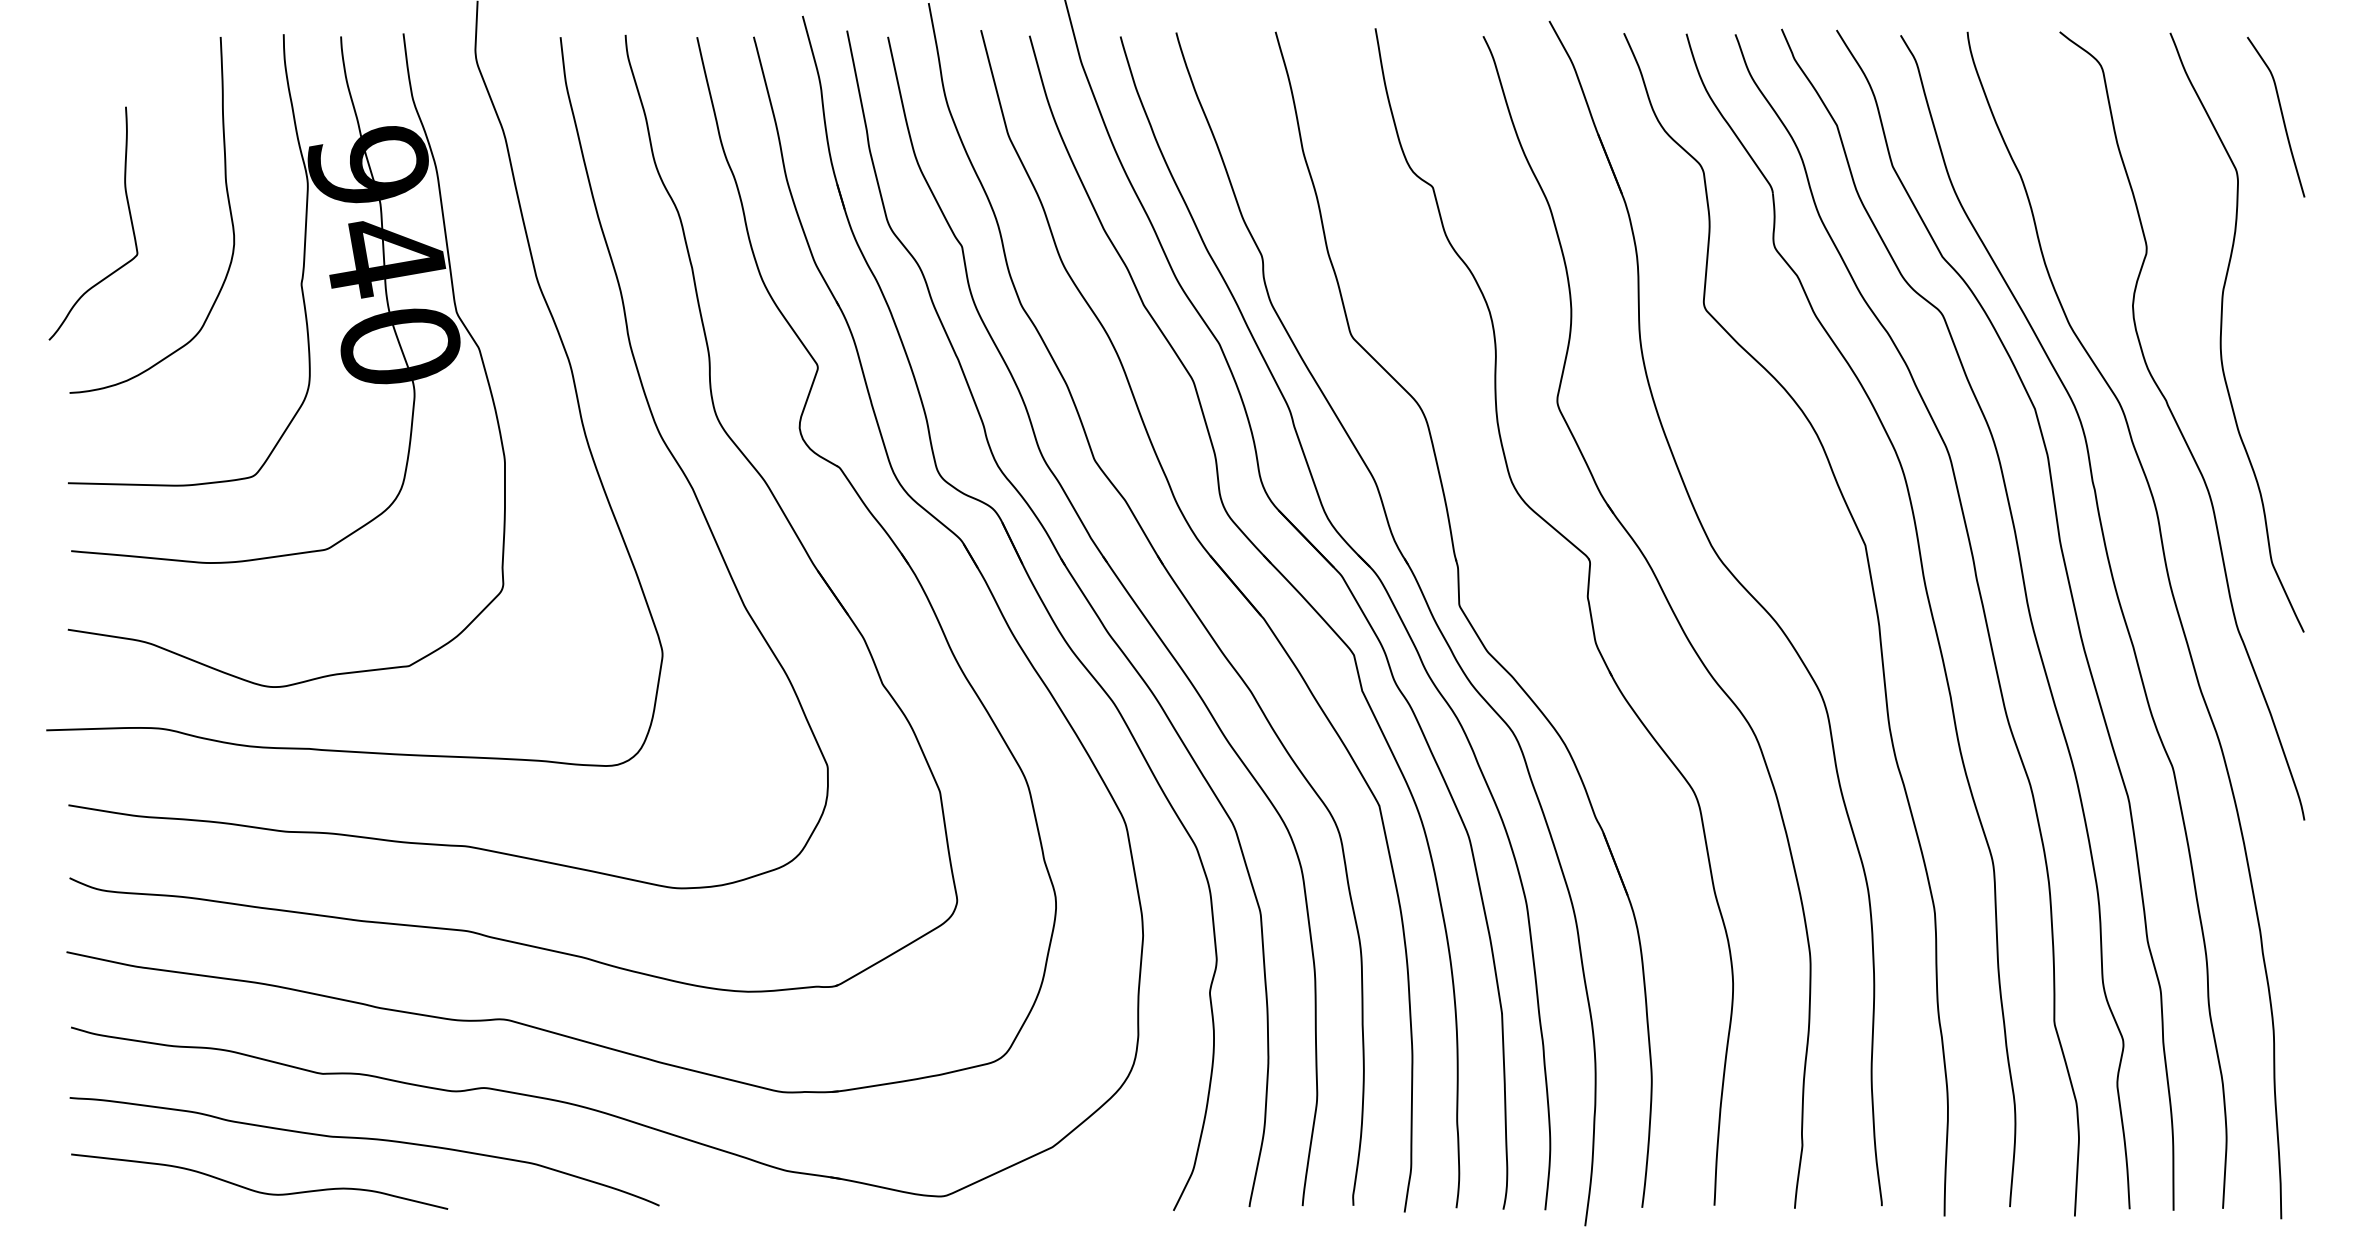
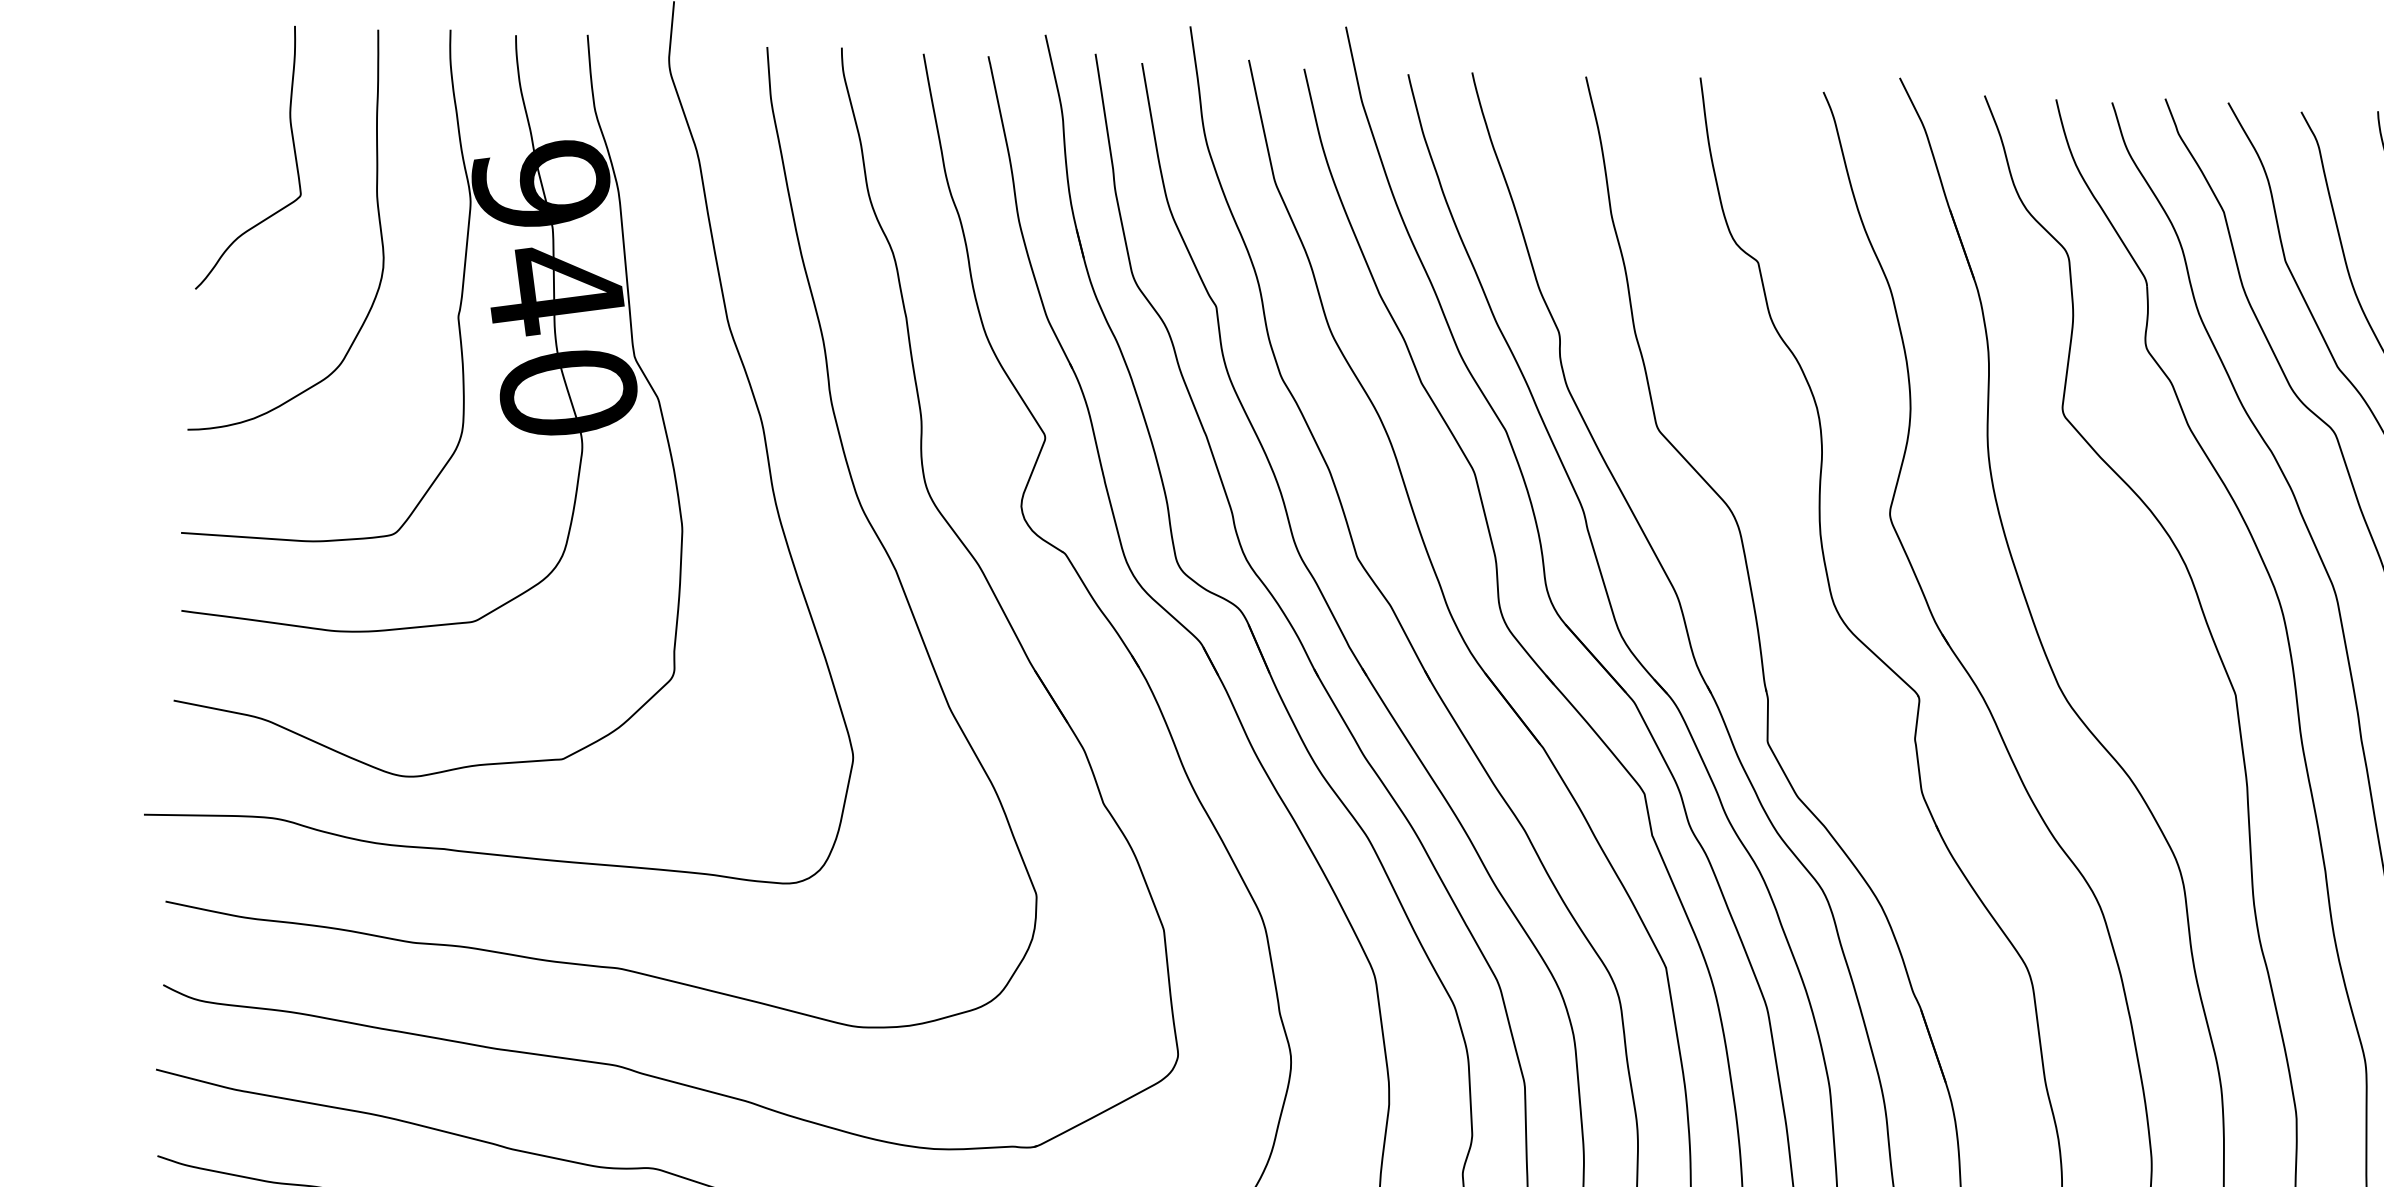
curve: (129, 216) -> (293, 151), moved

